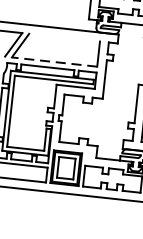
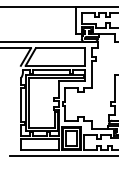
line: (64, 38) -> (60, 48), added
line: (54, 61) -> (55, 65), dashed -> solid

